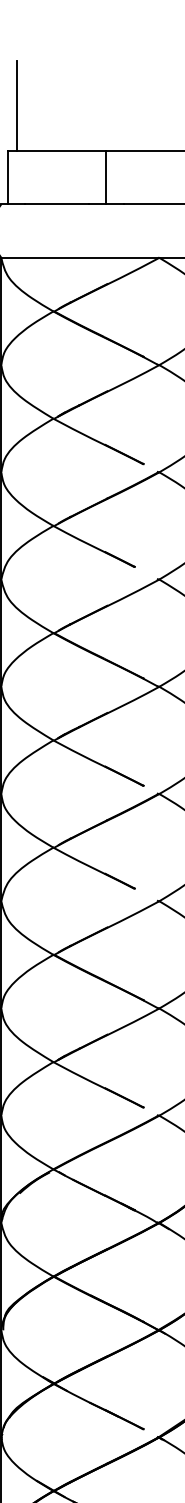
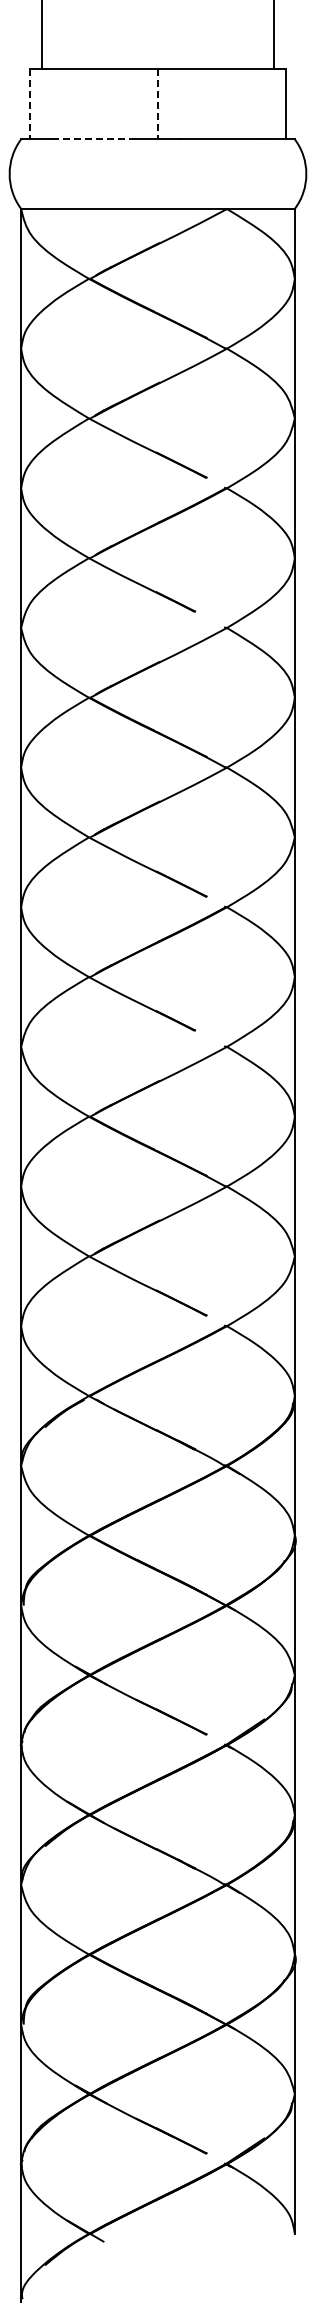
line: (8, 177) -> (30, 104), solid -> dashed
line: (106, 177) -> (158, 104), solid -> dashed
line: (56, 204) -> (93, 139), solid -> dashed

